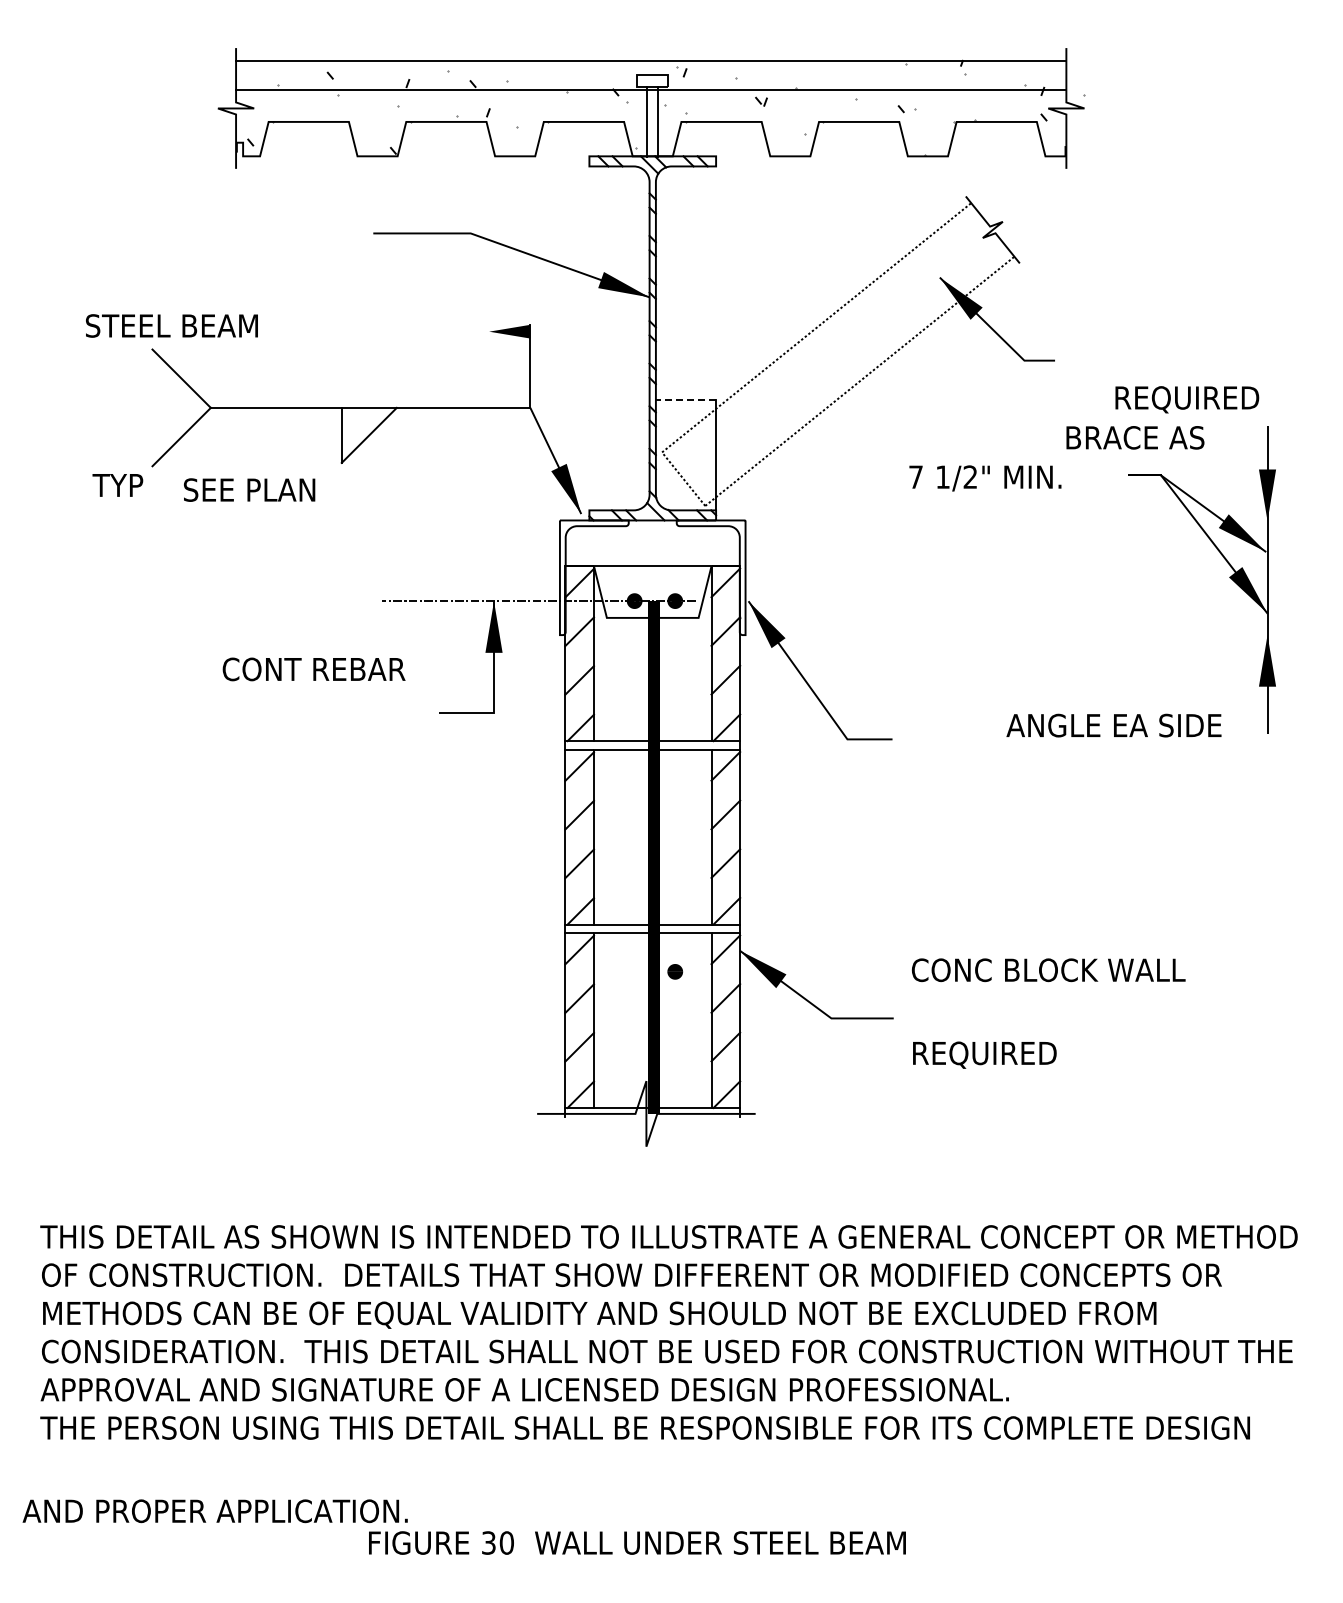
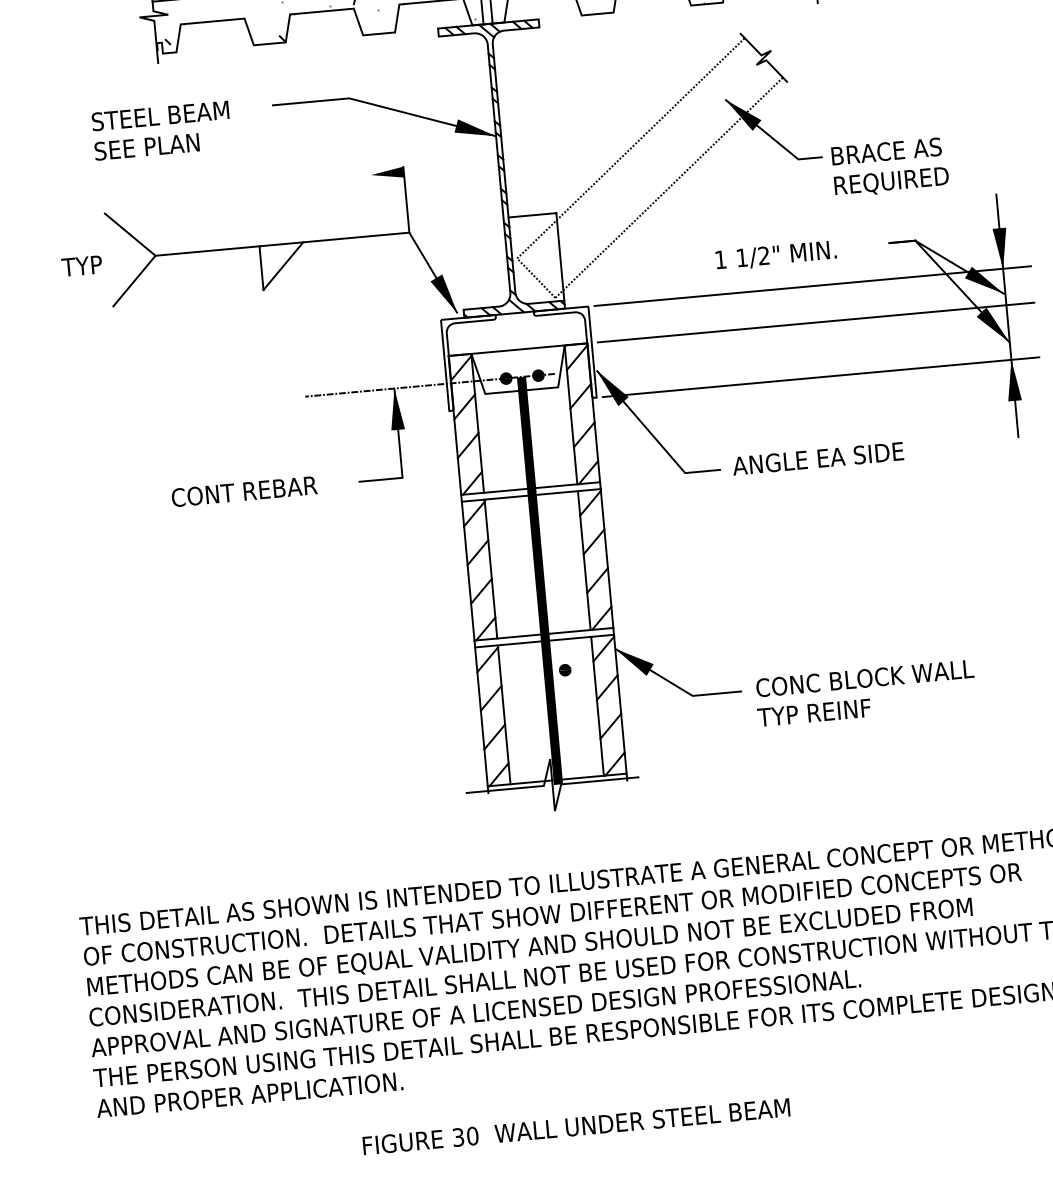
text: (171, 325) -> (160, 115), moved
text: (1187, 399) -> (891, 182), moved
line: (685, 400) -> (532, 215), dashed -> solid
text: (1135, 437) -> (886, 151), moved
text: (915, 476) -> (720, 259), 7 -> 1
text: (117, 485) -> (81, 266), moved
text: (249, 489) -> (146, 146), moved
line: (1027, 520) -> (812, 286), added
line: (1027, 566) -> (815, 322), added
line: (1027, 635) -> (820, 377), added
text: (313, 669) -> (243, 491), moved
text: (1113, 725) -> (817, 458), moved
text: (1048, 970) -> (864, 678), moved
text: (983, 1054) -> (816, 713), REQUIRED -> TYP REINF
text: (214, 1511) -> (249, 1095), moved

